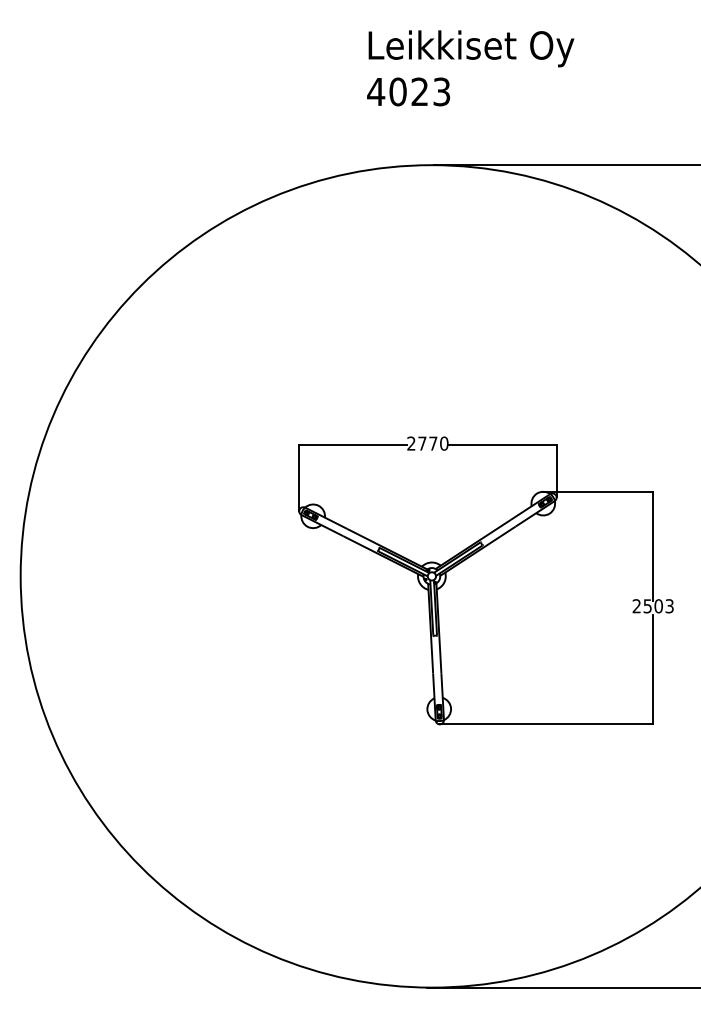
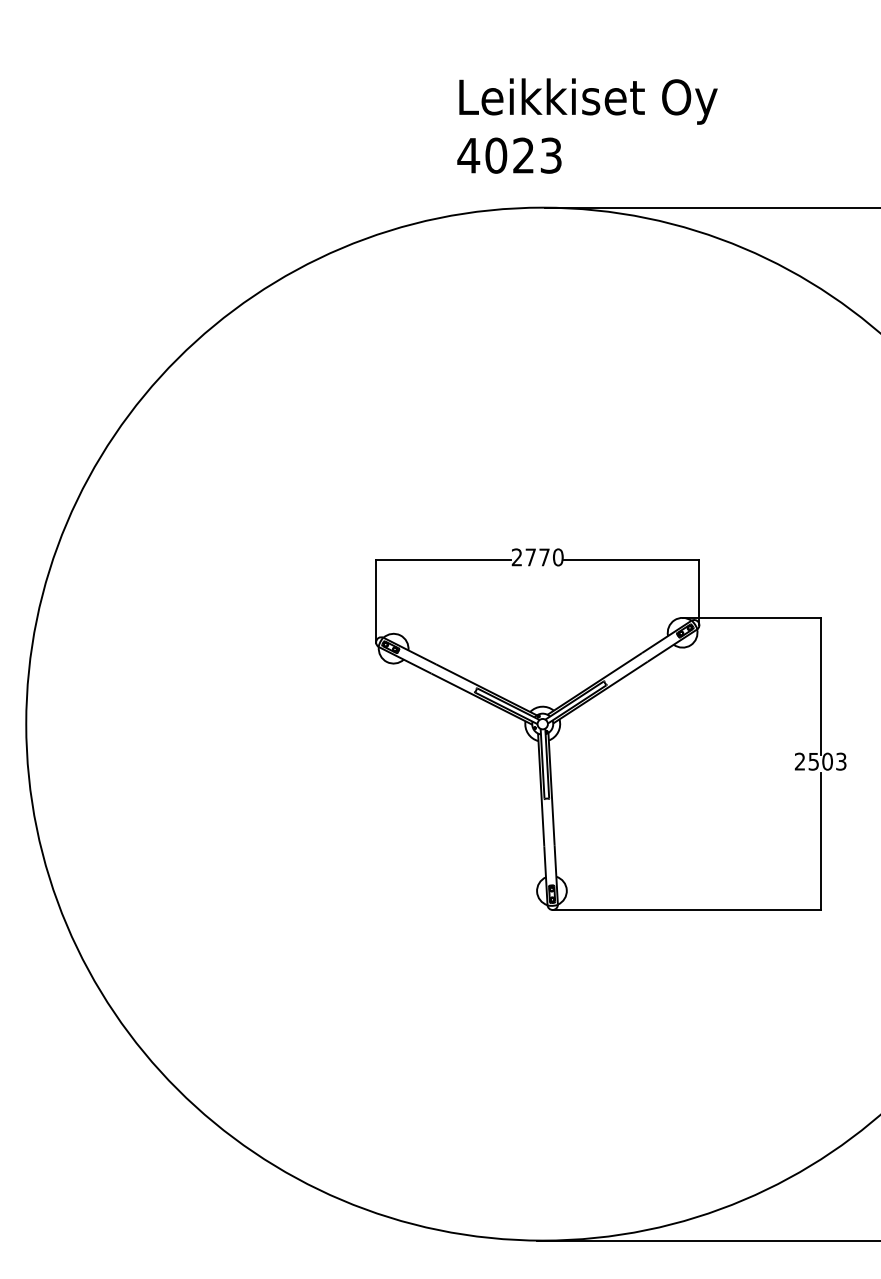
text: (470, 67) -> (587, 125), moved

